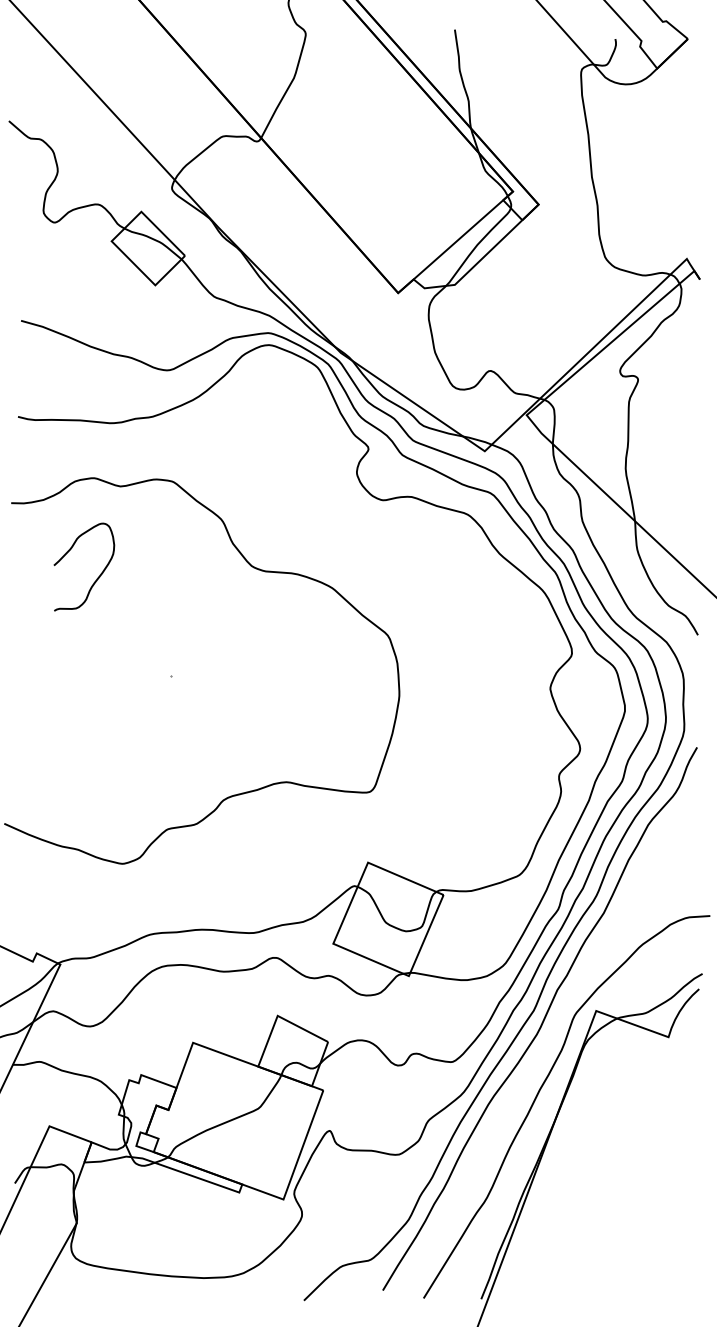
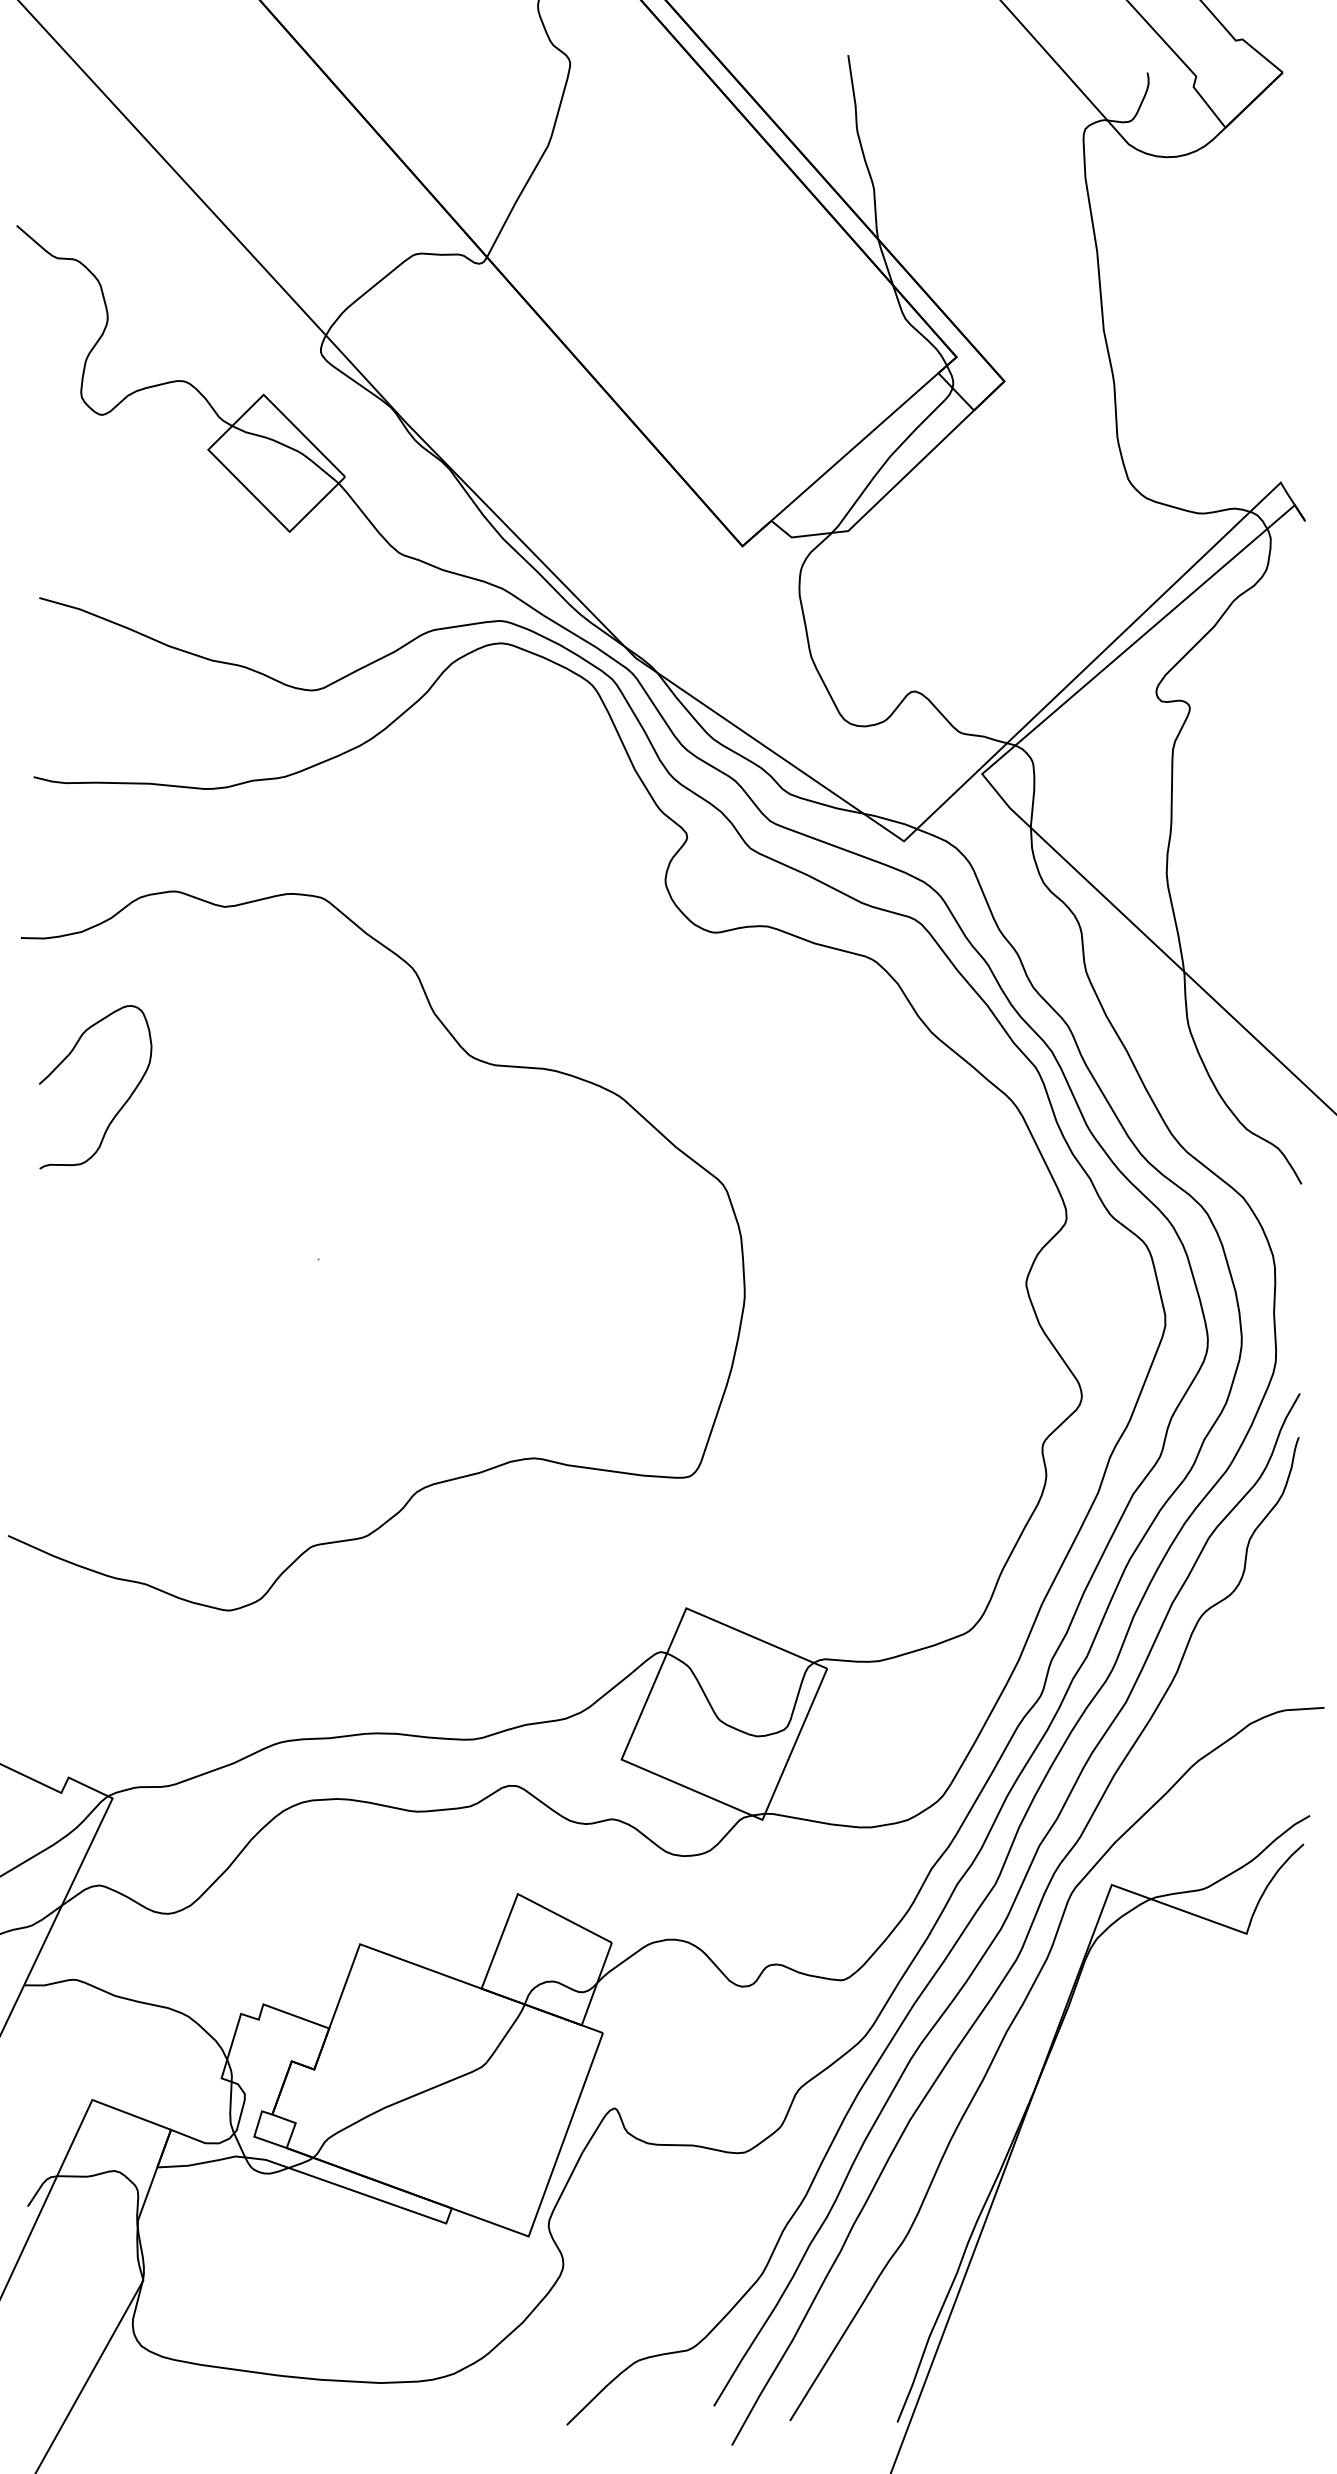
curve: (96, 578) -> (118, 1108), moved
curve: (548, 1041) -> (1022, 1941), added

